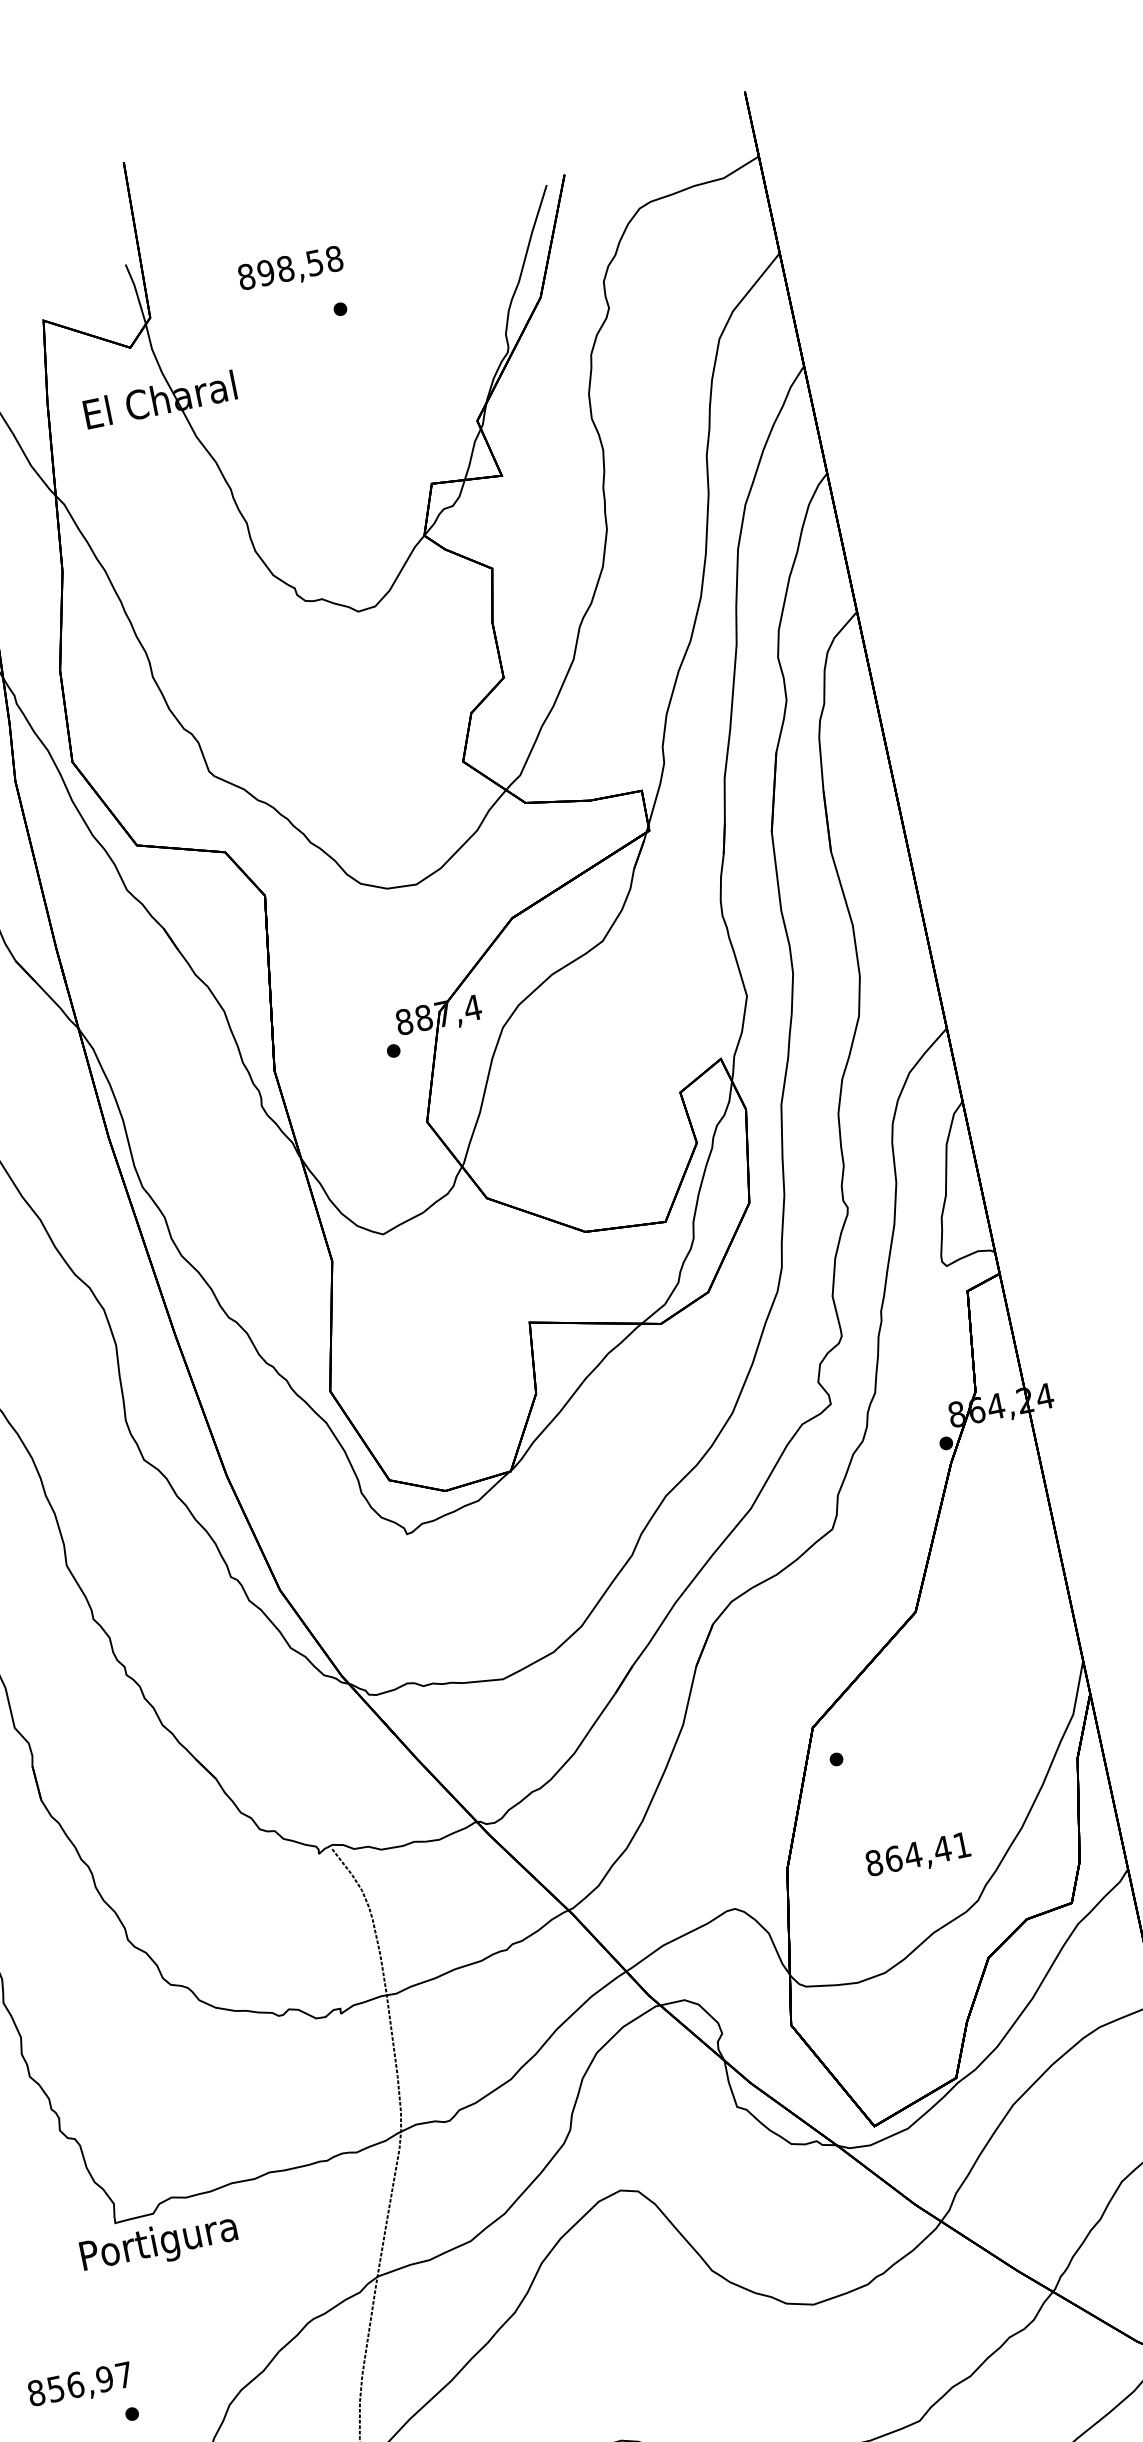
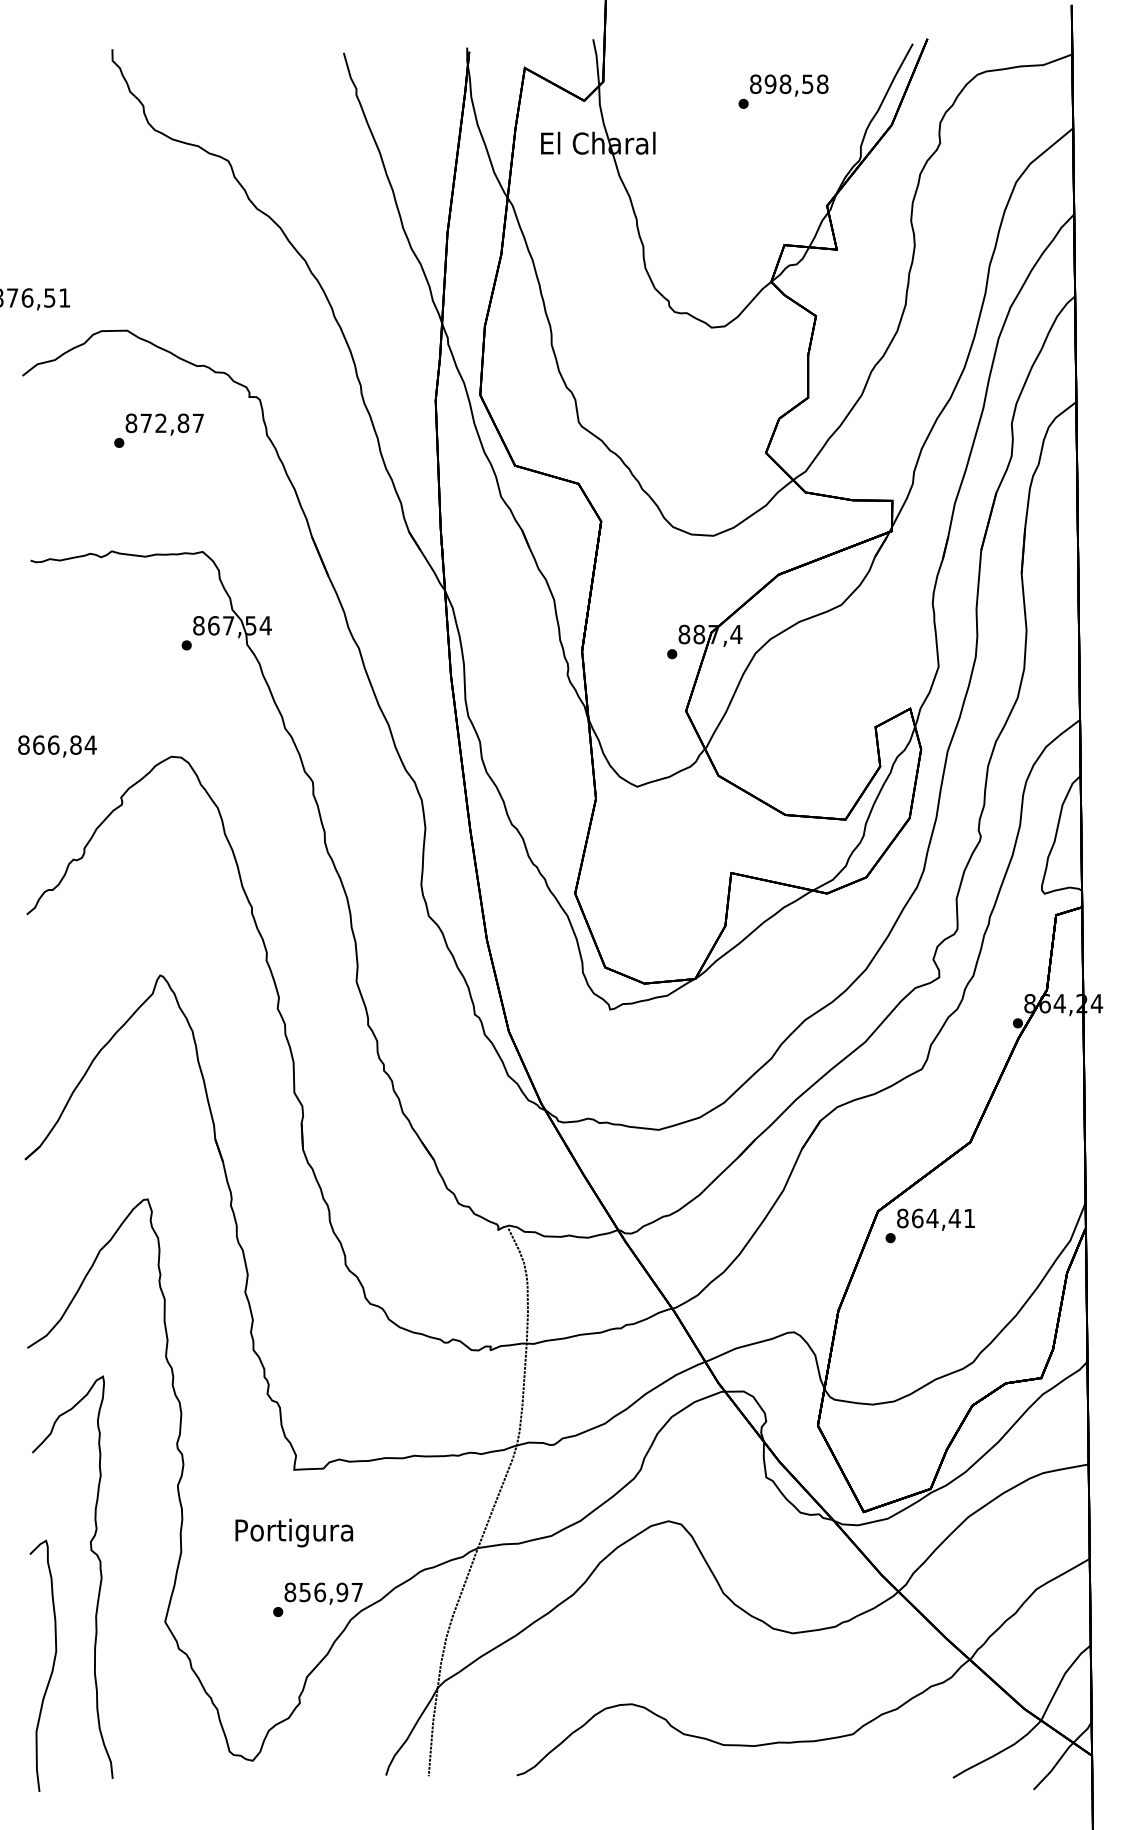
text: (291, 269) -> (789, 85), moved
text: (917, 1855) -> (935, 1219), moved
text: (159, 2243) -> (294, 1532), moved
text: (80, 2385) -> (323, 1593), moved

